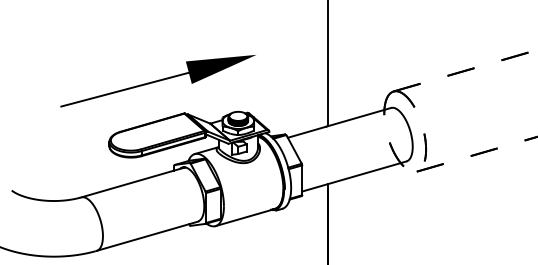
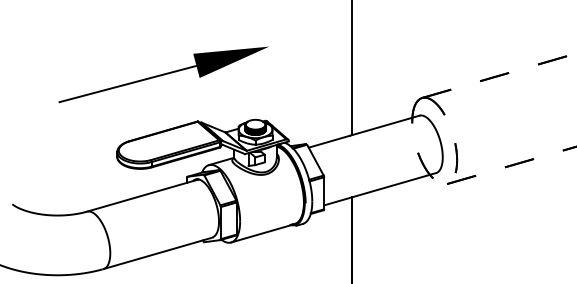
part: (158, 80) -> (163, 74), moved

